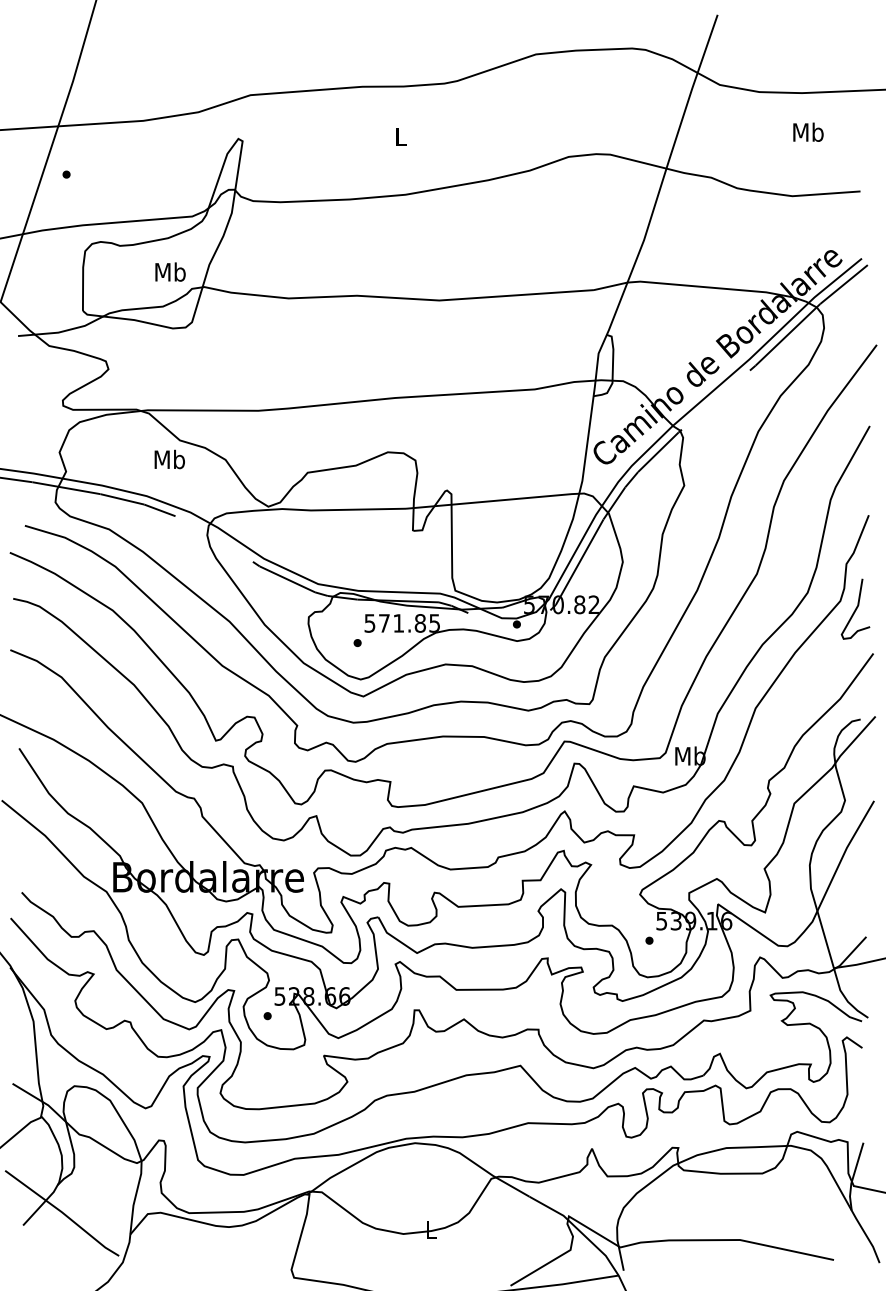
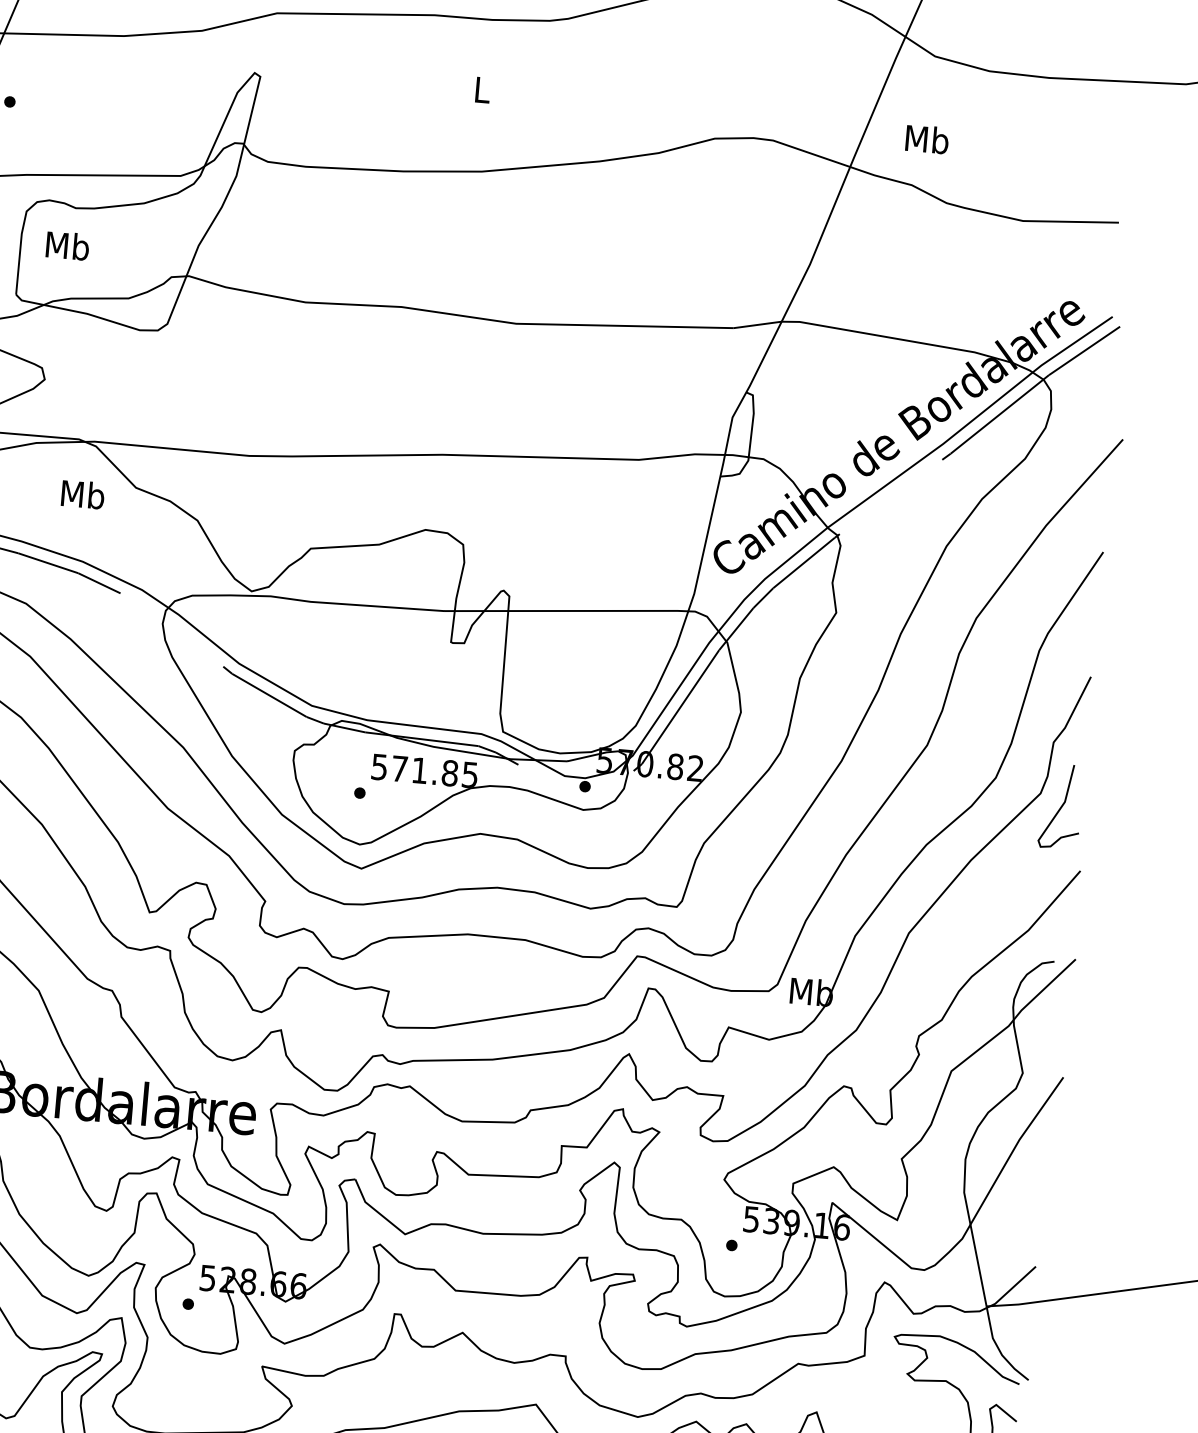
text: (808, 131) -> (927, 138), moved
text: (170, 271) -> (67, 245), moved
text: (169, 459) -> (82, 494), moved

